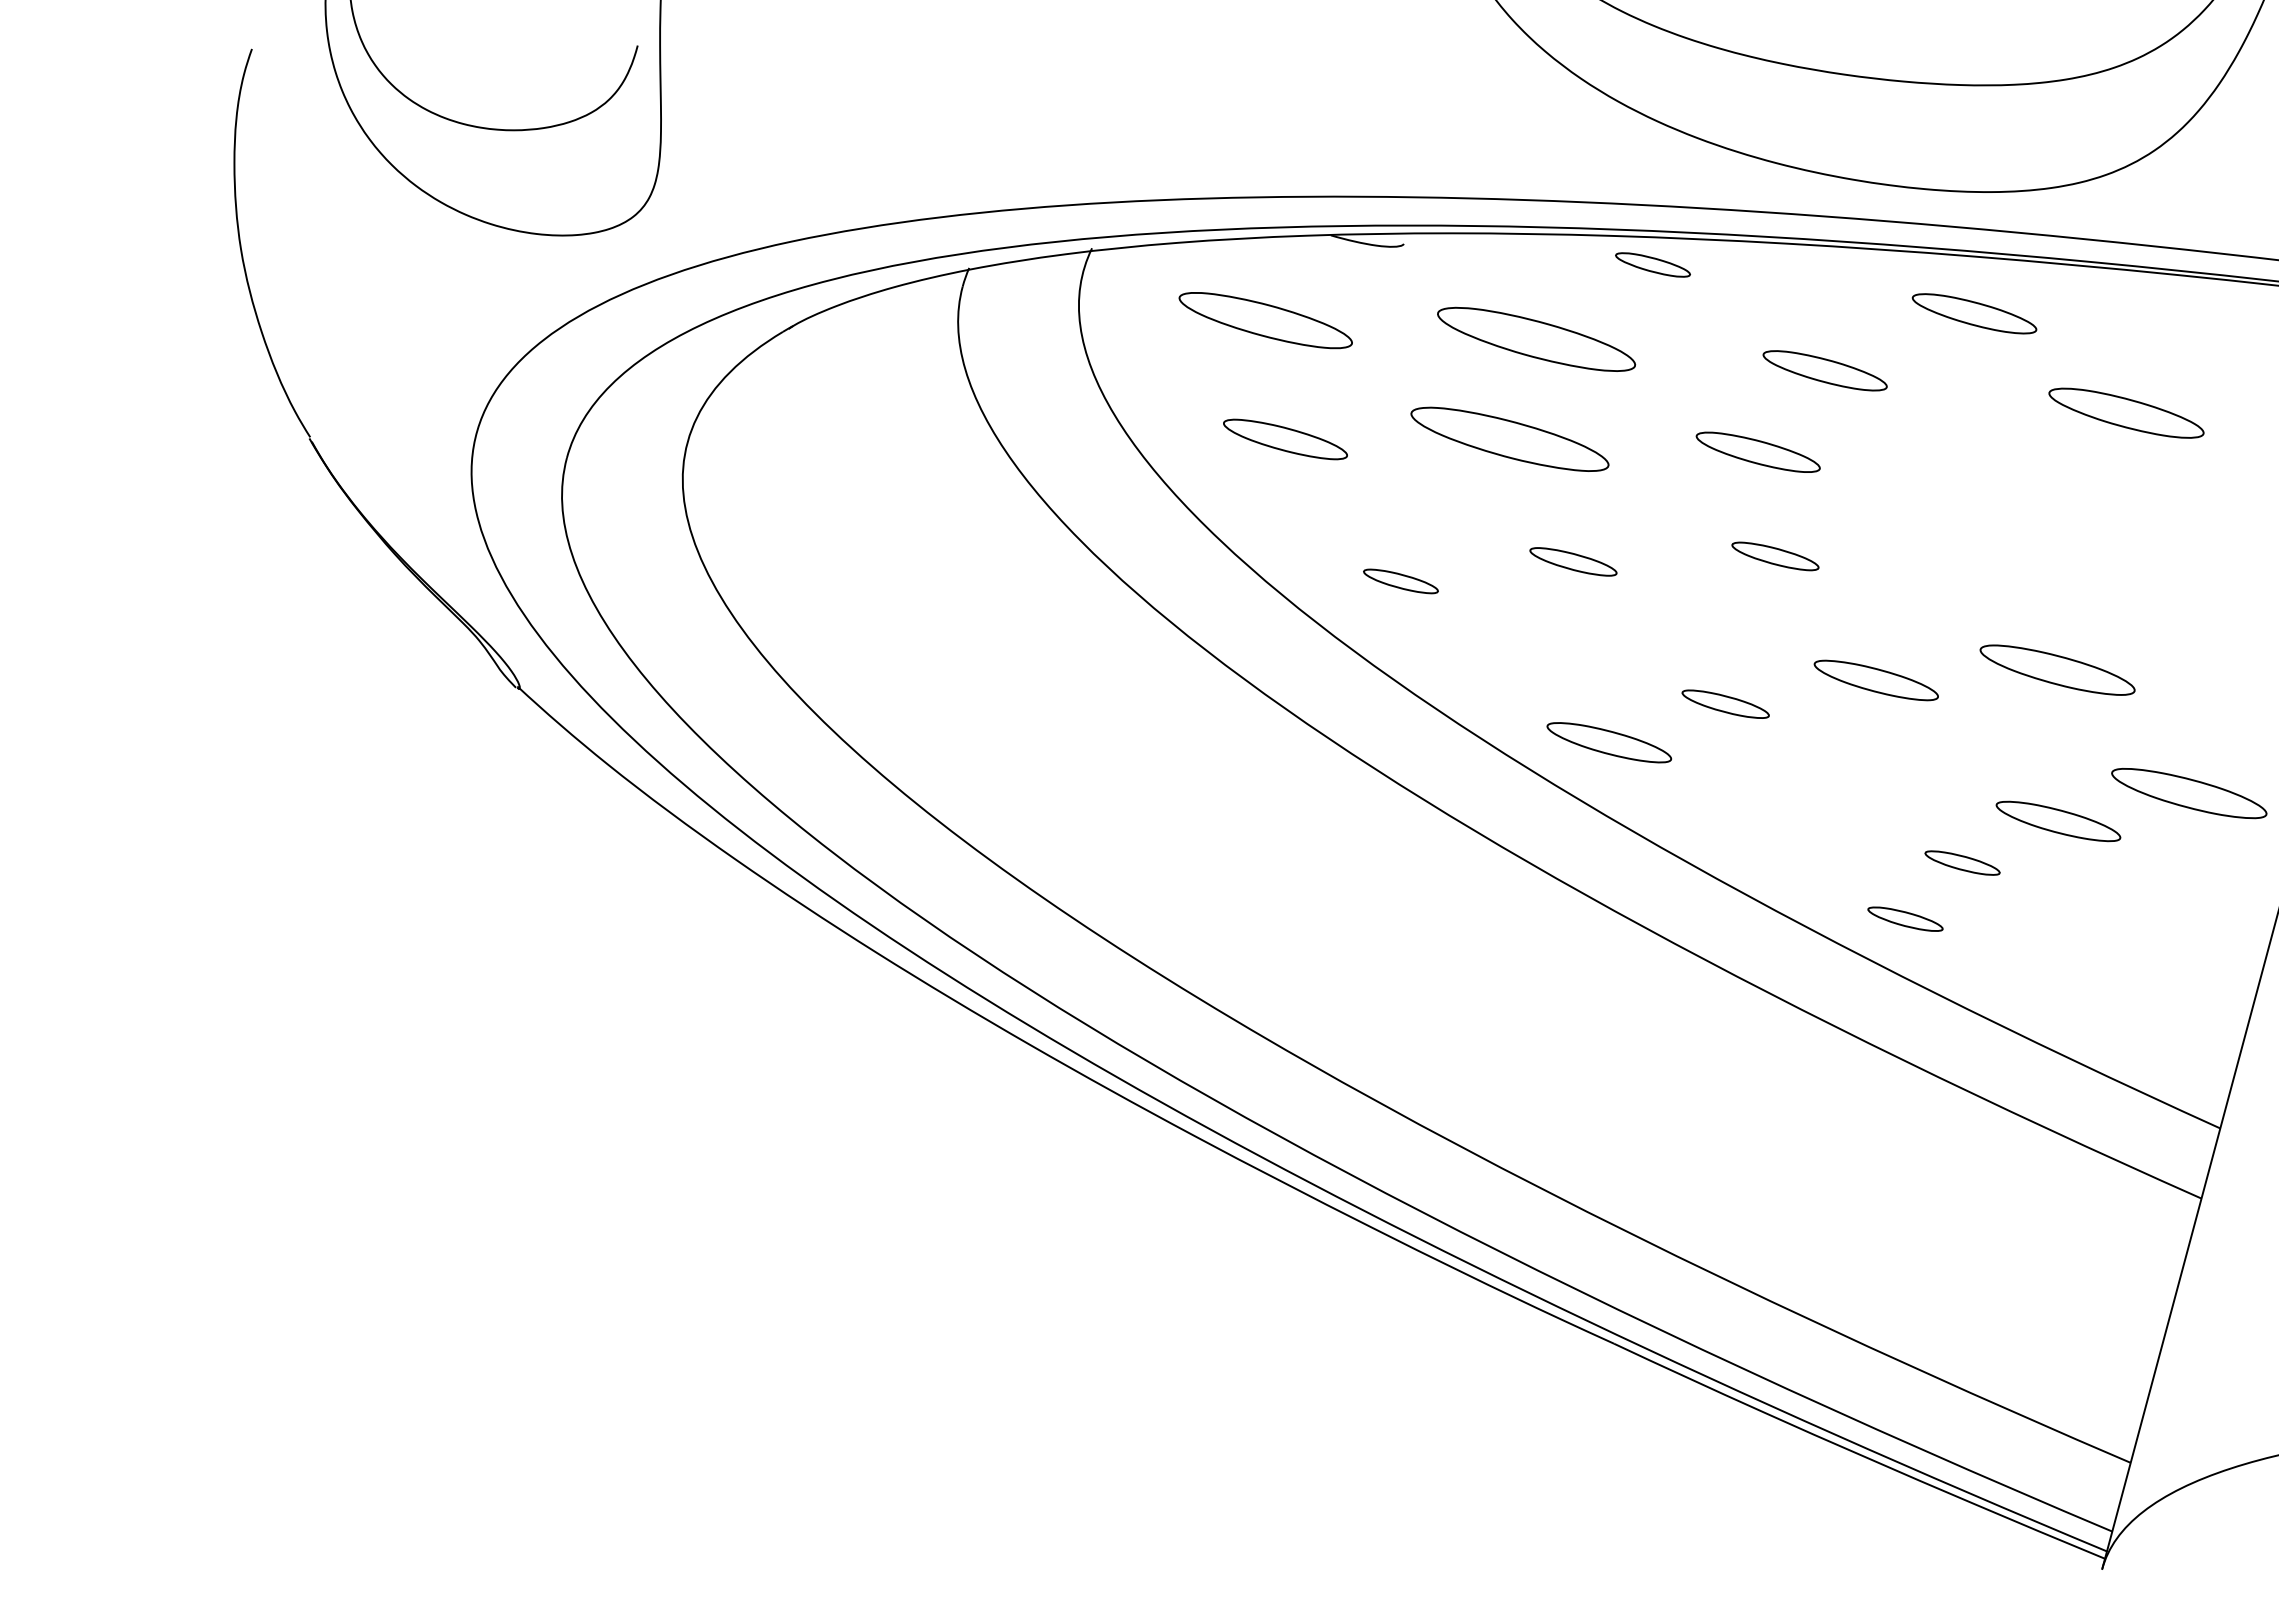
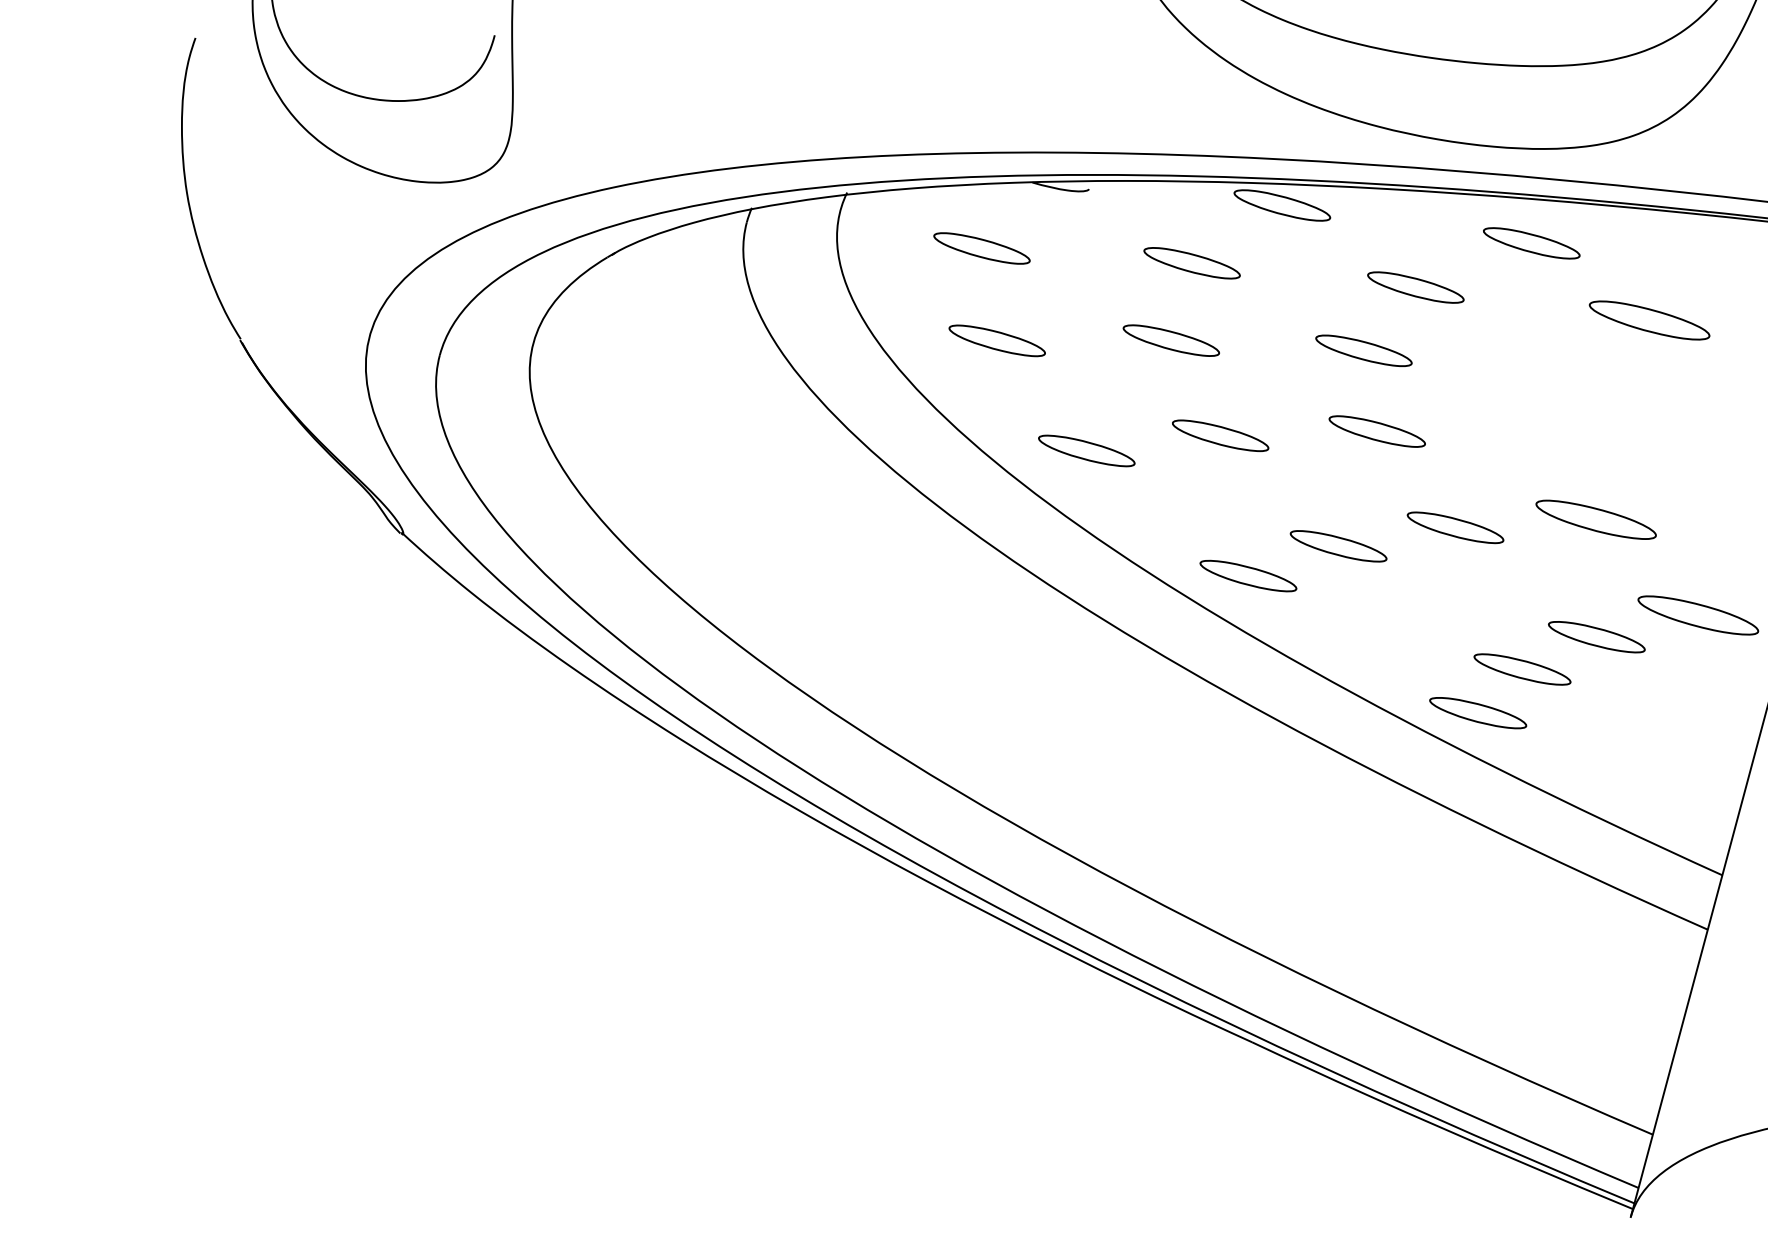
part: (1652, 264) -> (1281, 205), size x1.67
part: (1265, 319) -> (981, 247), size x0.71
part: (1536, 339) -> (1191, 263), size x0.62
part: (1509, 438) -> (1171, 340), size x0.62
part: (1775, 556) -> (1377, 431), size x1.43
part: (1573, 561) -> (1220, 435), size x1.43
part: (1400, 581) -> (1086, 451), size x1.67
part: (1725, 703) -> (1338, 545), size x1.43
part: (1962, 862) -> (1522, 668), size x1.67
part: (1905, 918) -> (1478, 712), size x1.67

